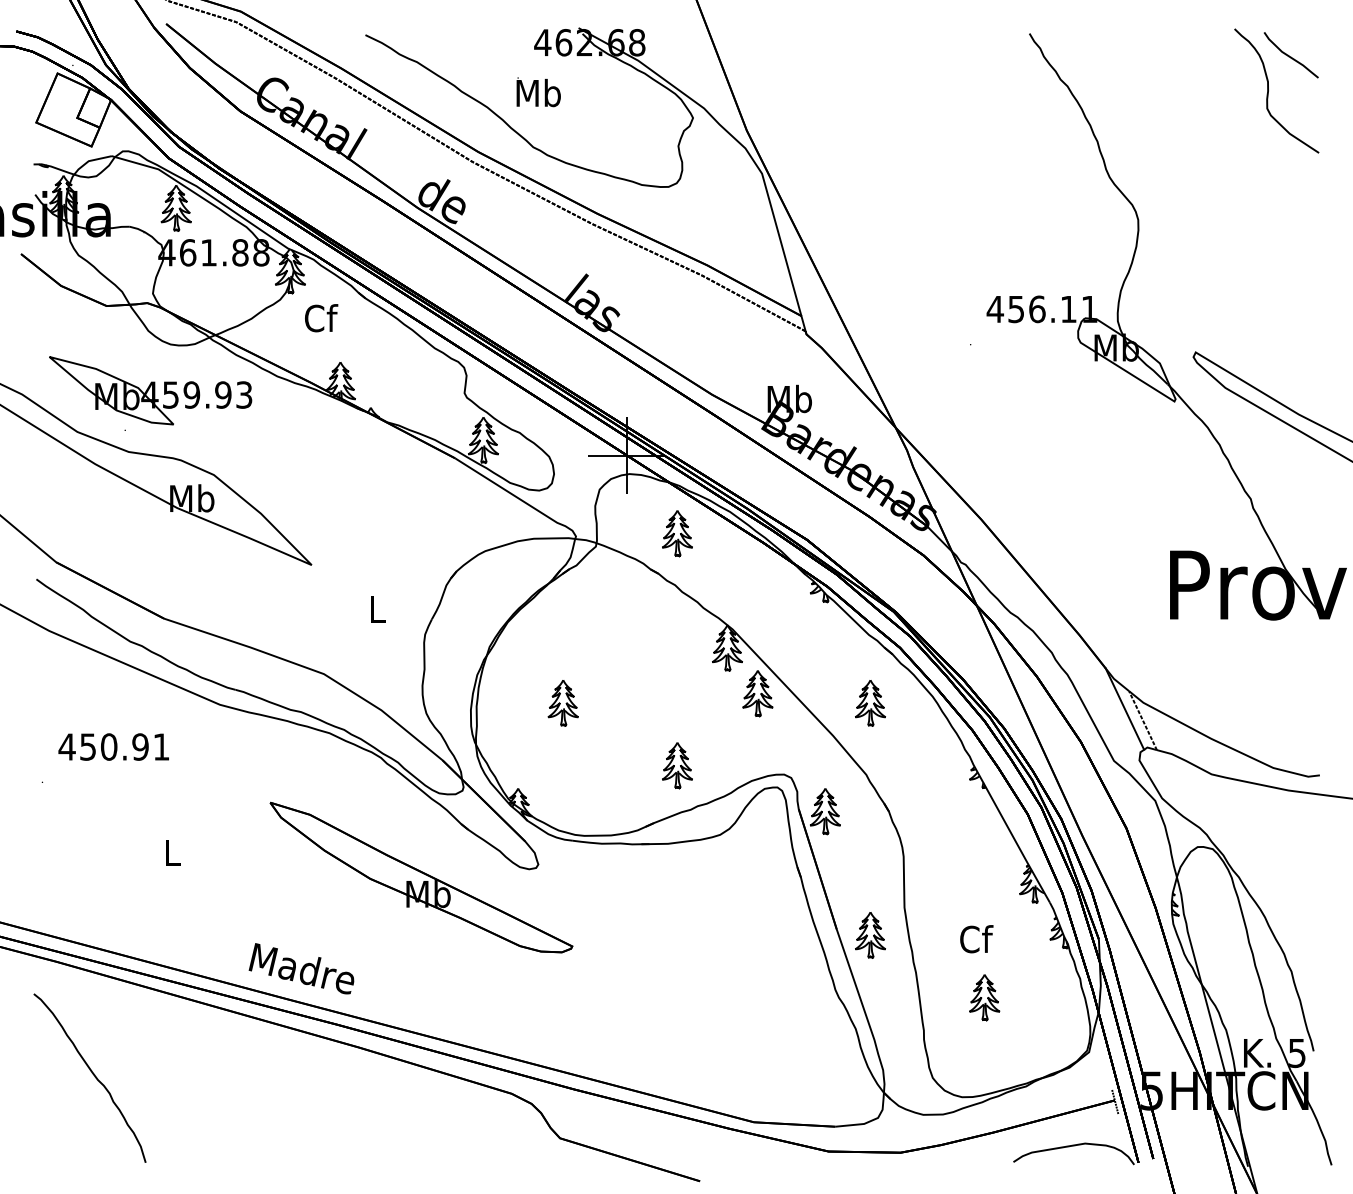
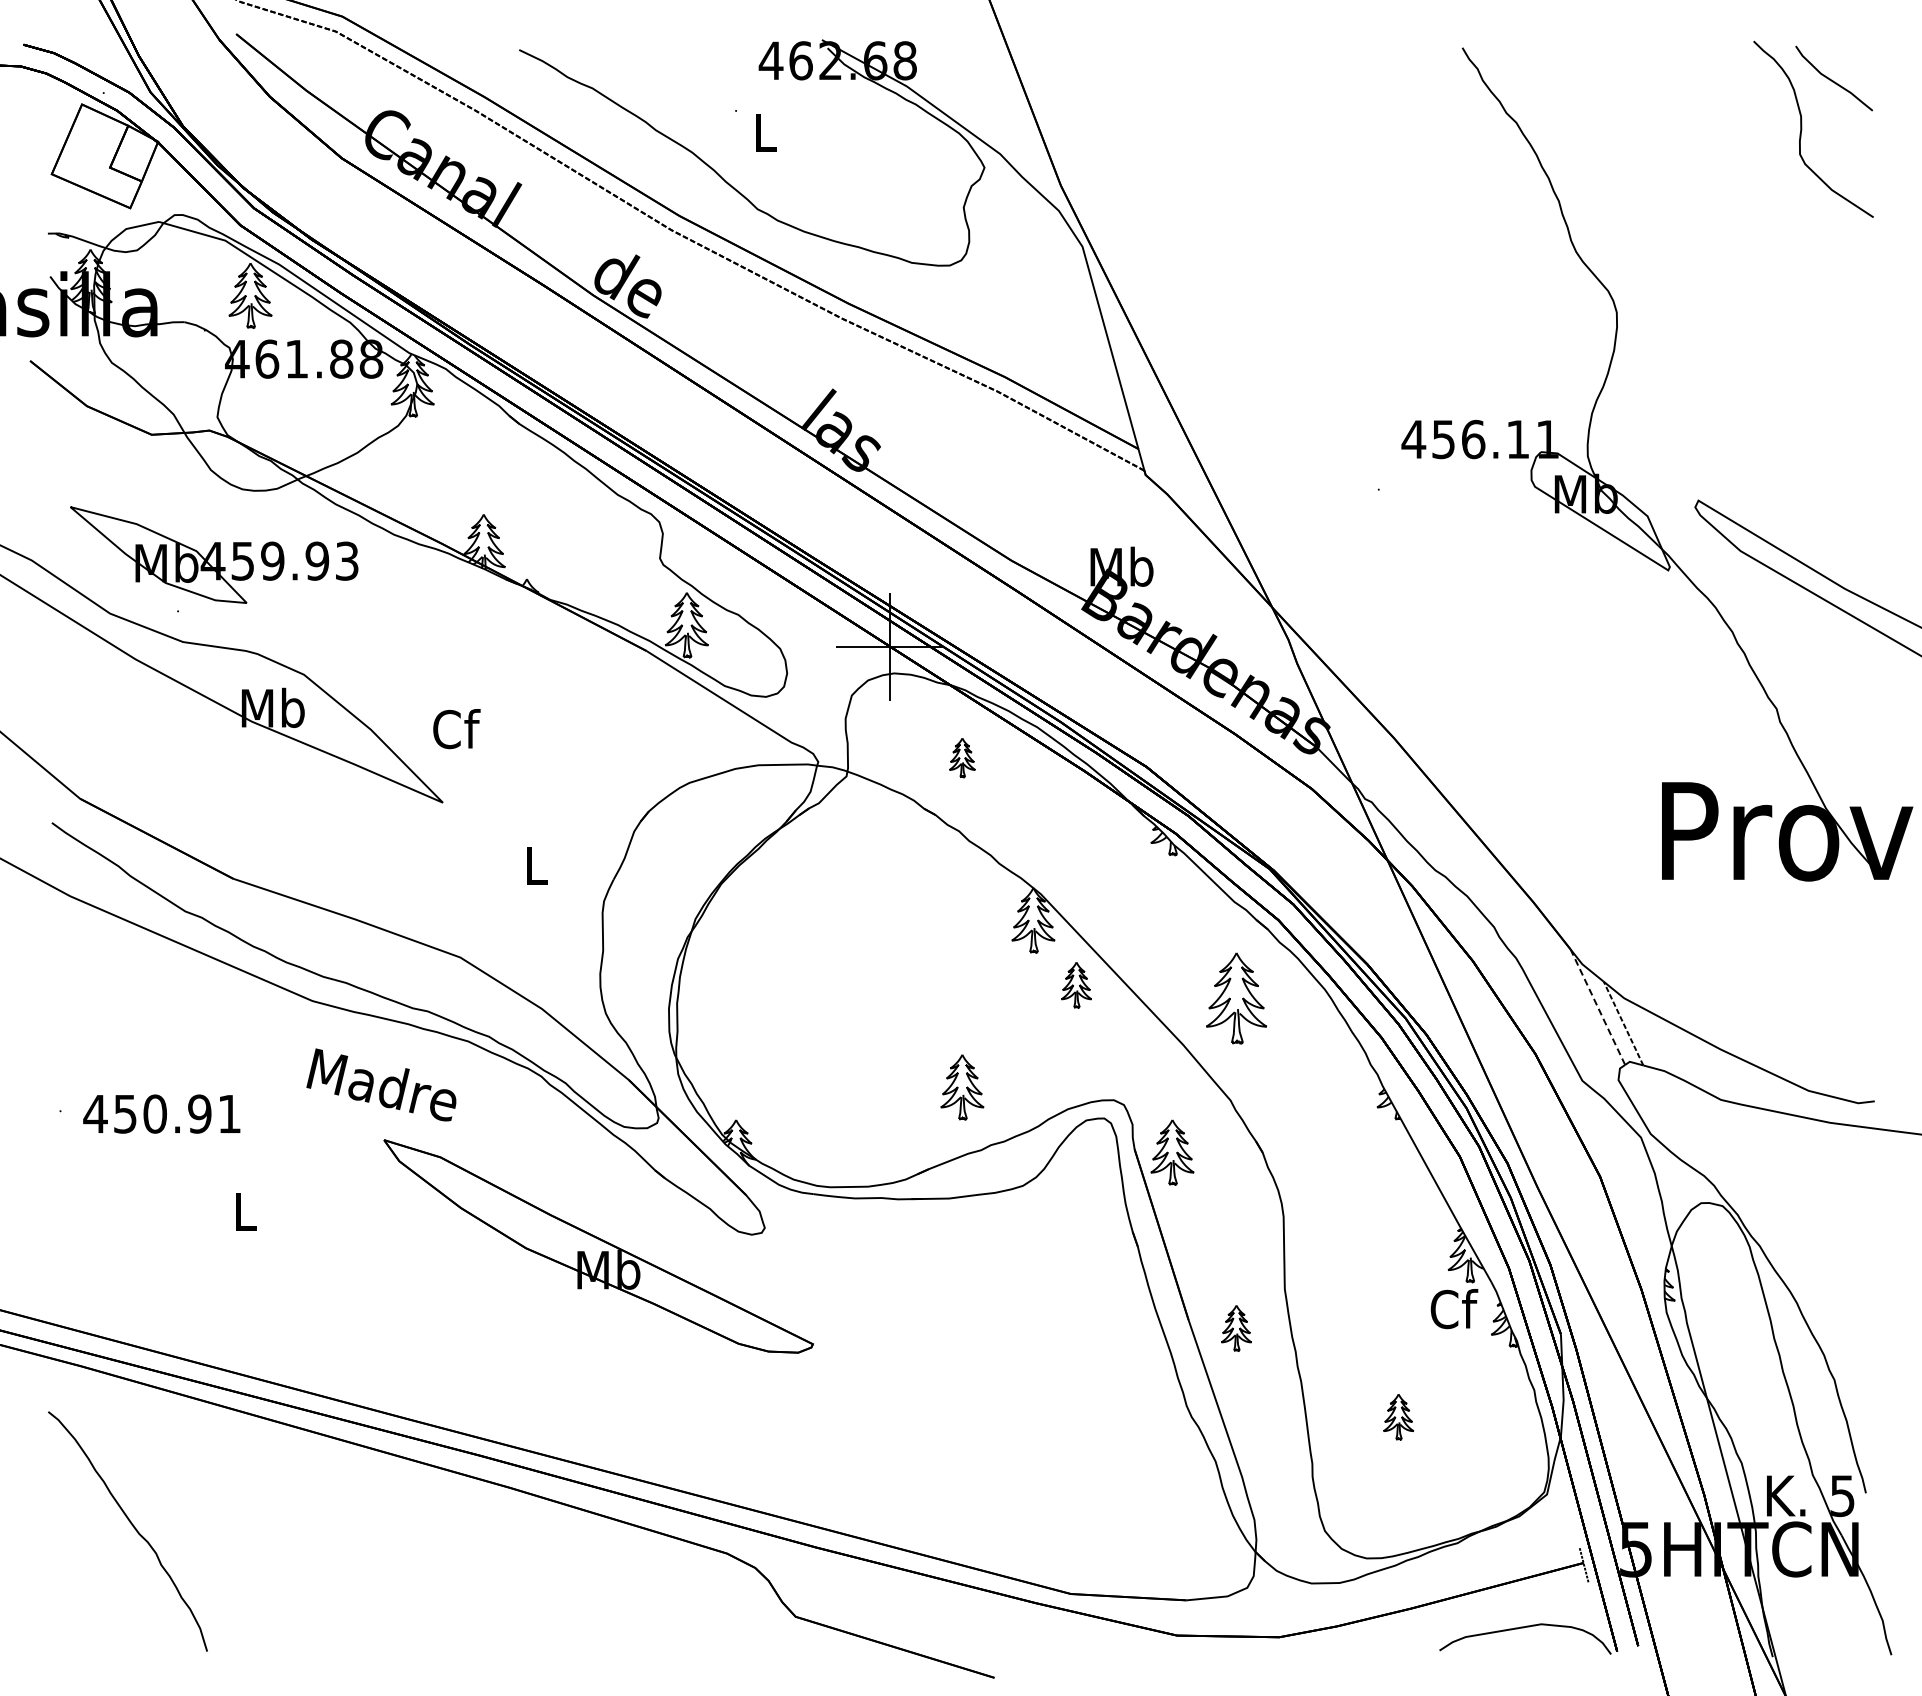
text: (538, 93) -> (765, 132), Mb -> L
text: (321, 318) -> (456, 729), moved
part: (677, 533) -> (962, 757), size x0.6
part: (757, 693) -> (1076, 985), size x0.7
part: (563, 702) -> (800, 998), removed
part: (870, 702) -> (1236, 998), size x1.4
line: (1124, 709) -> (1597, 1007), solid -> dashed
text: (113, 746) -> (161, 1113), moved
part: (870, 935) -> (1236, 1328), size x0.7
text: (976, 939) -> (1454, 1309), moved
text: (301, 968) -> (381, 1084), moved
part: (984, 997) -> (1398, 1417), size x0.7

